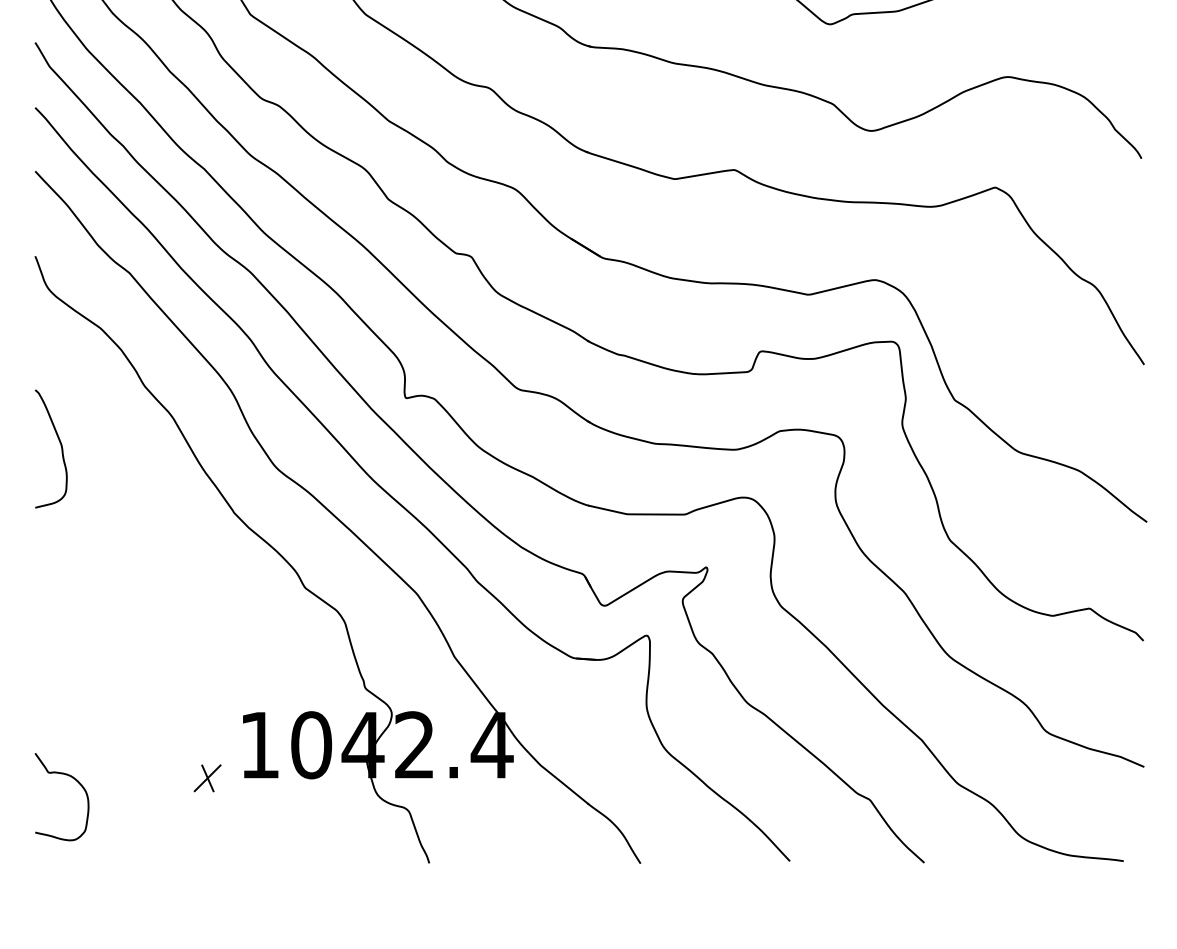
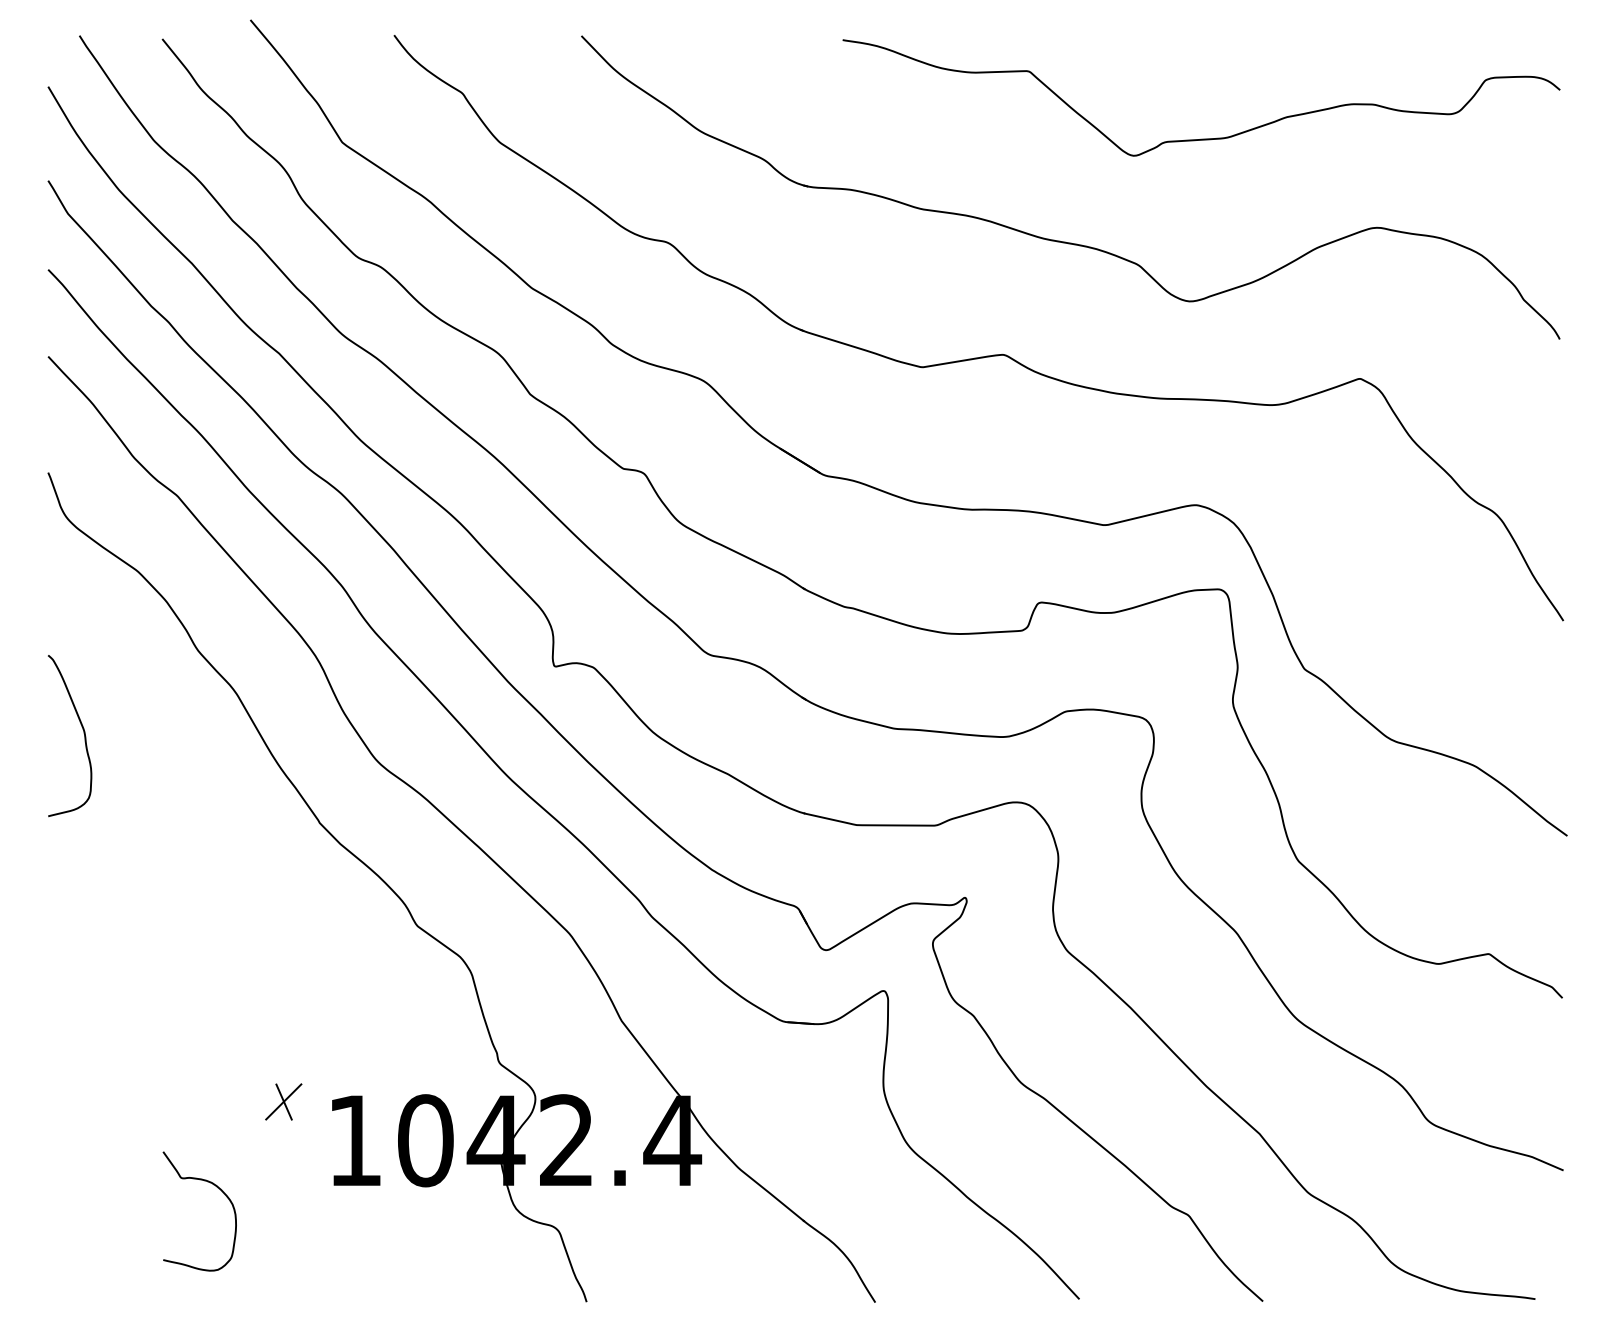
part: (207, 778) -> (283, 1101), moved
curve: (74, 780) -> (217, 1188), moved

